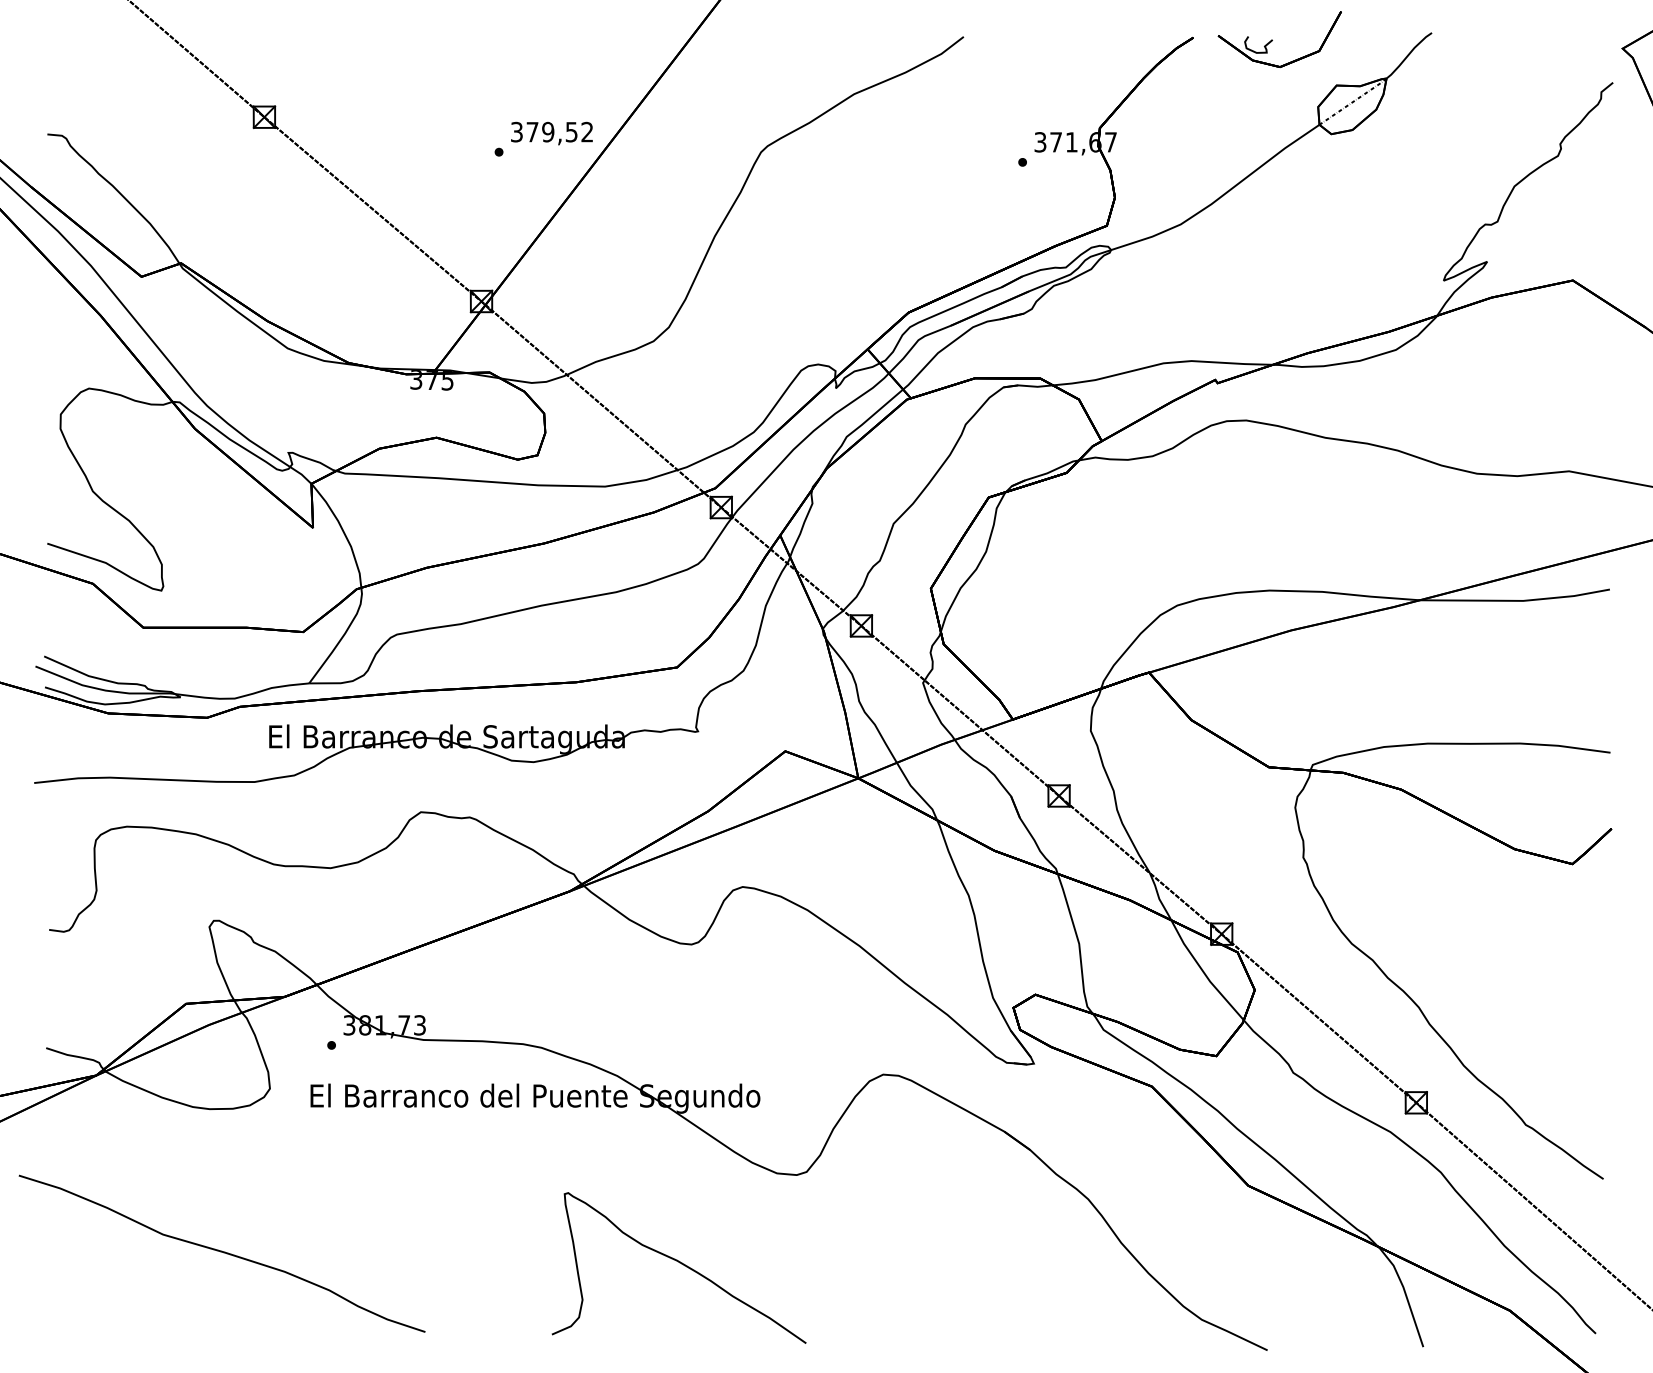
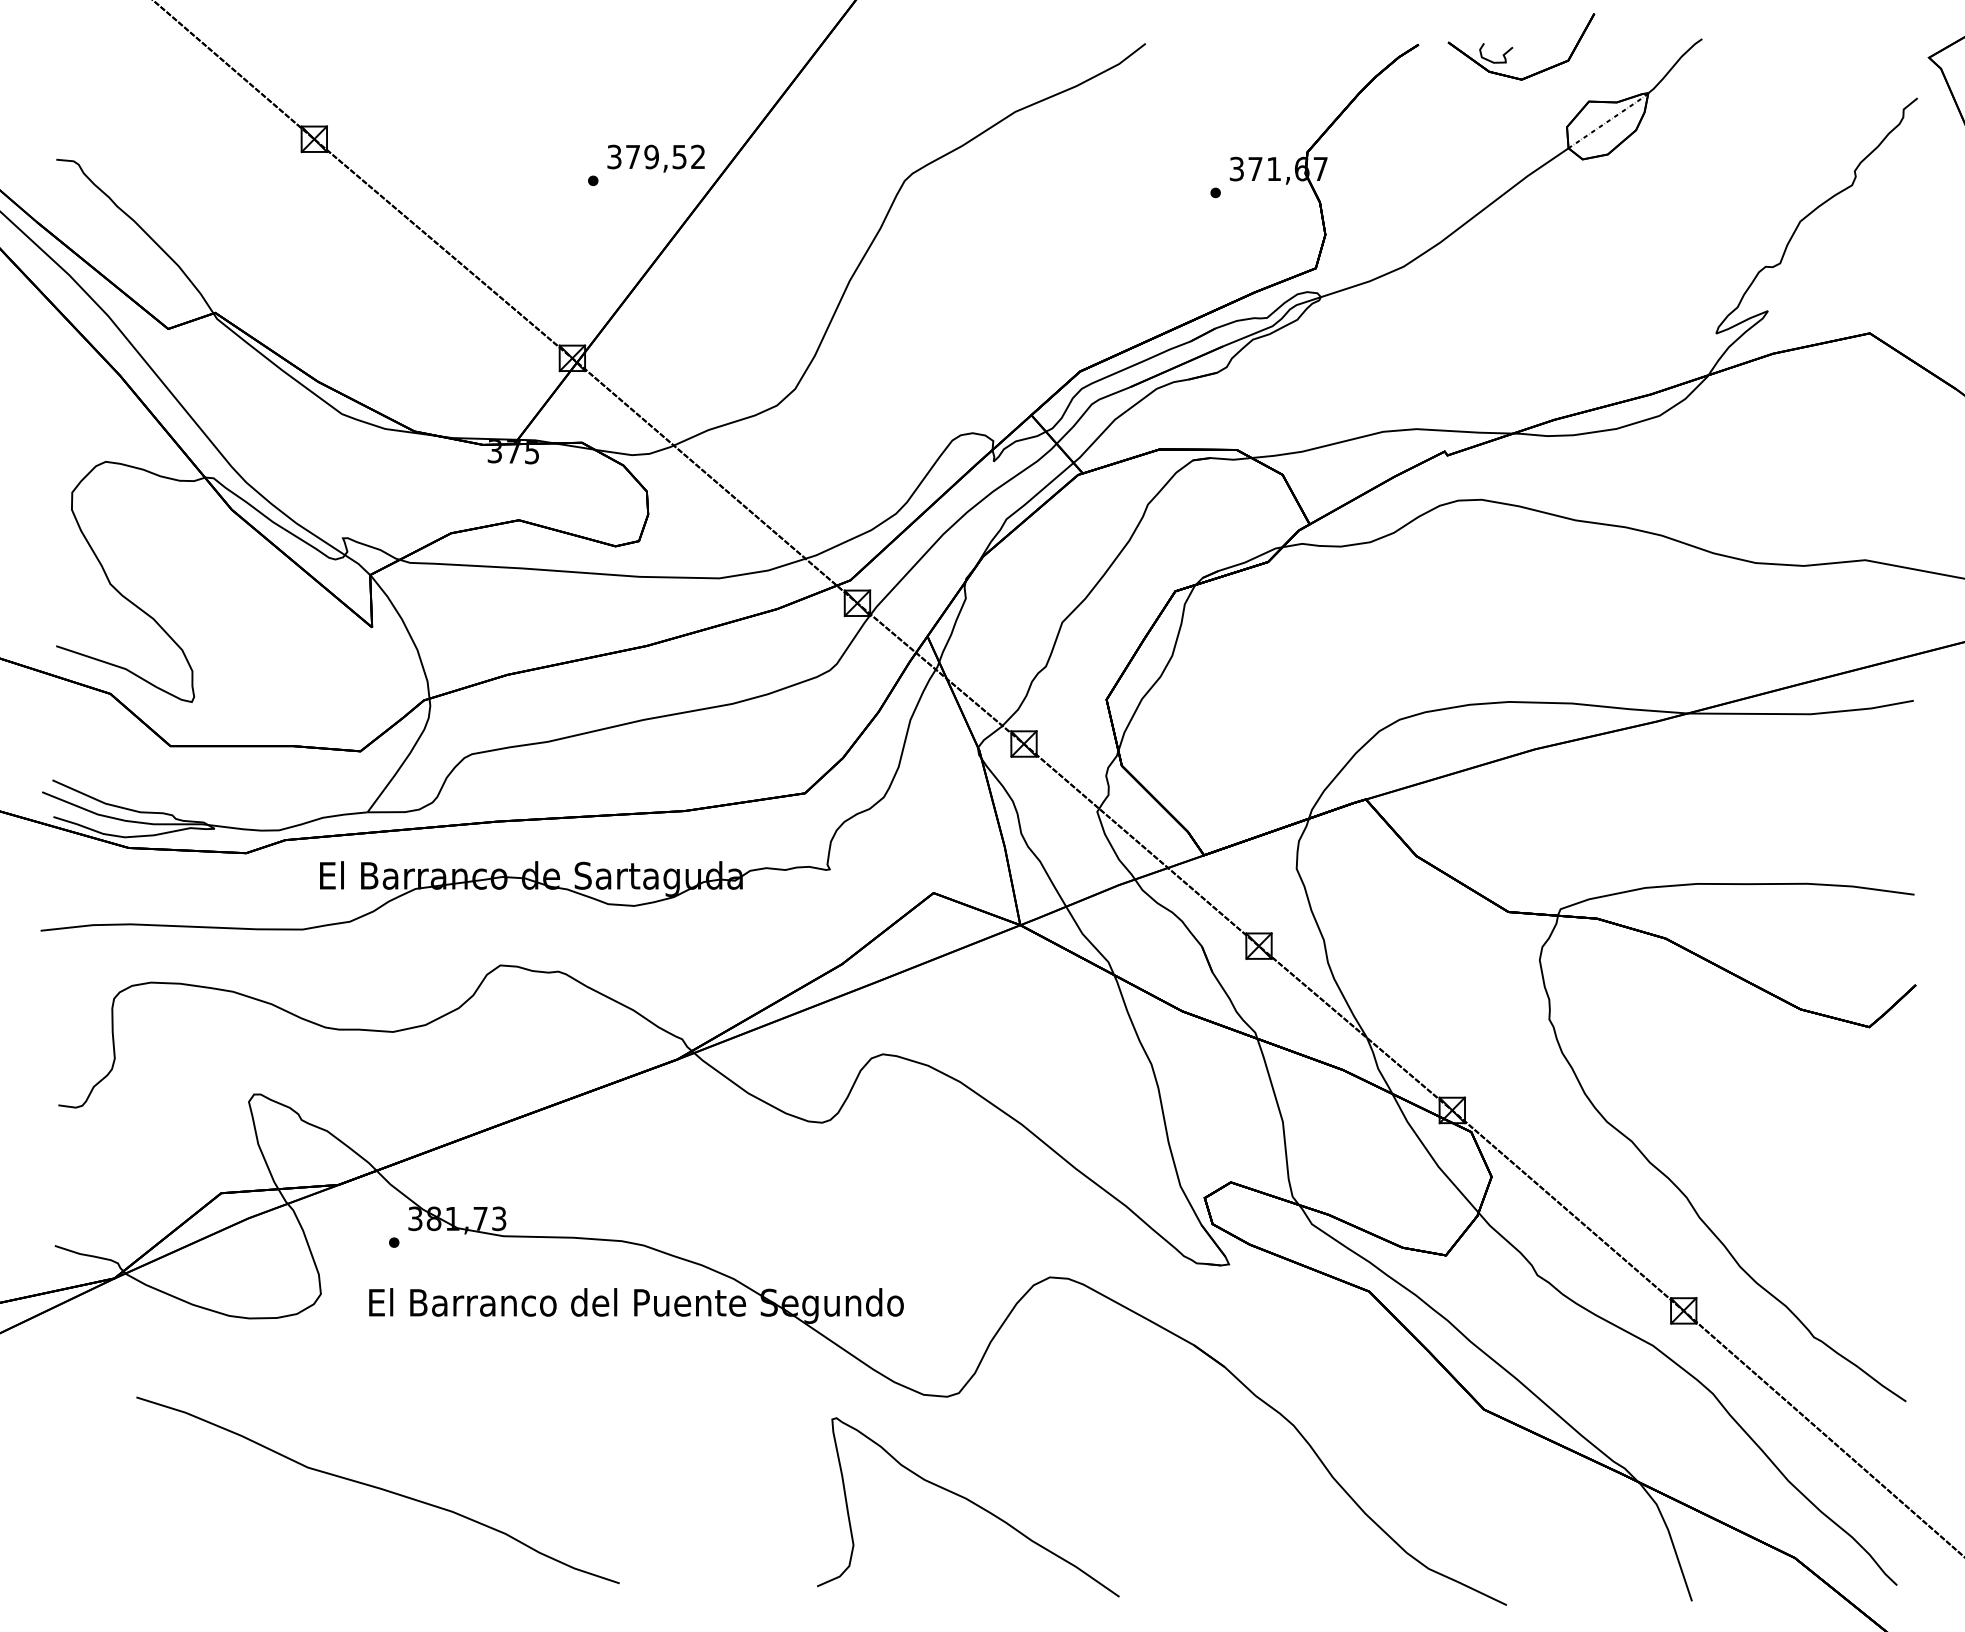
curve: (222, 1253) -> (378, 1489), moved
curve: (680, 1263) -> (970, 1502), moved

